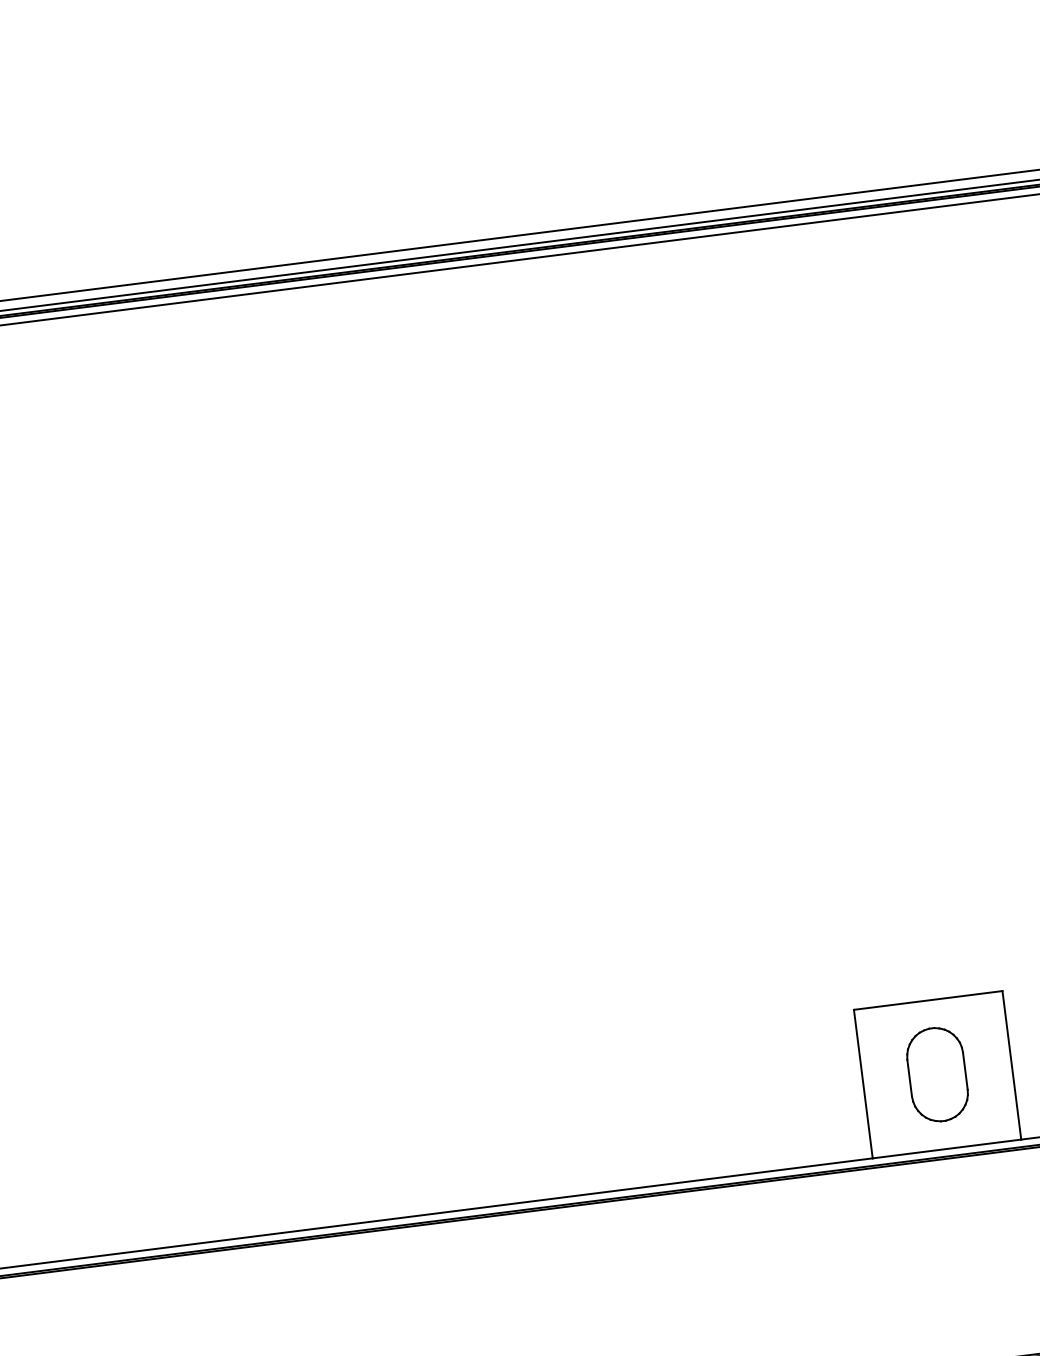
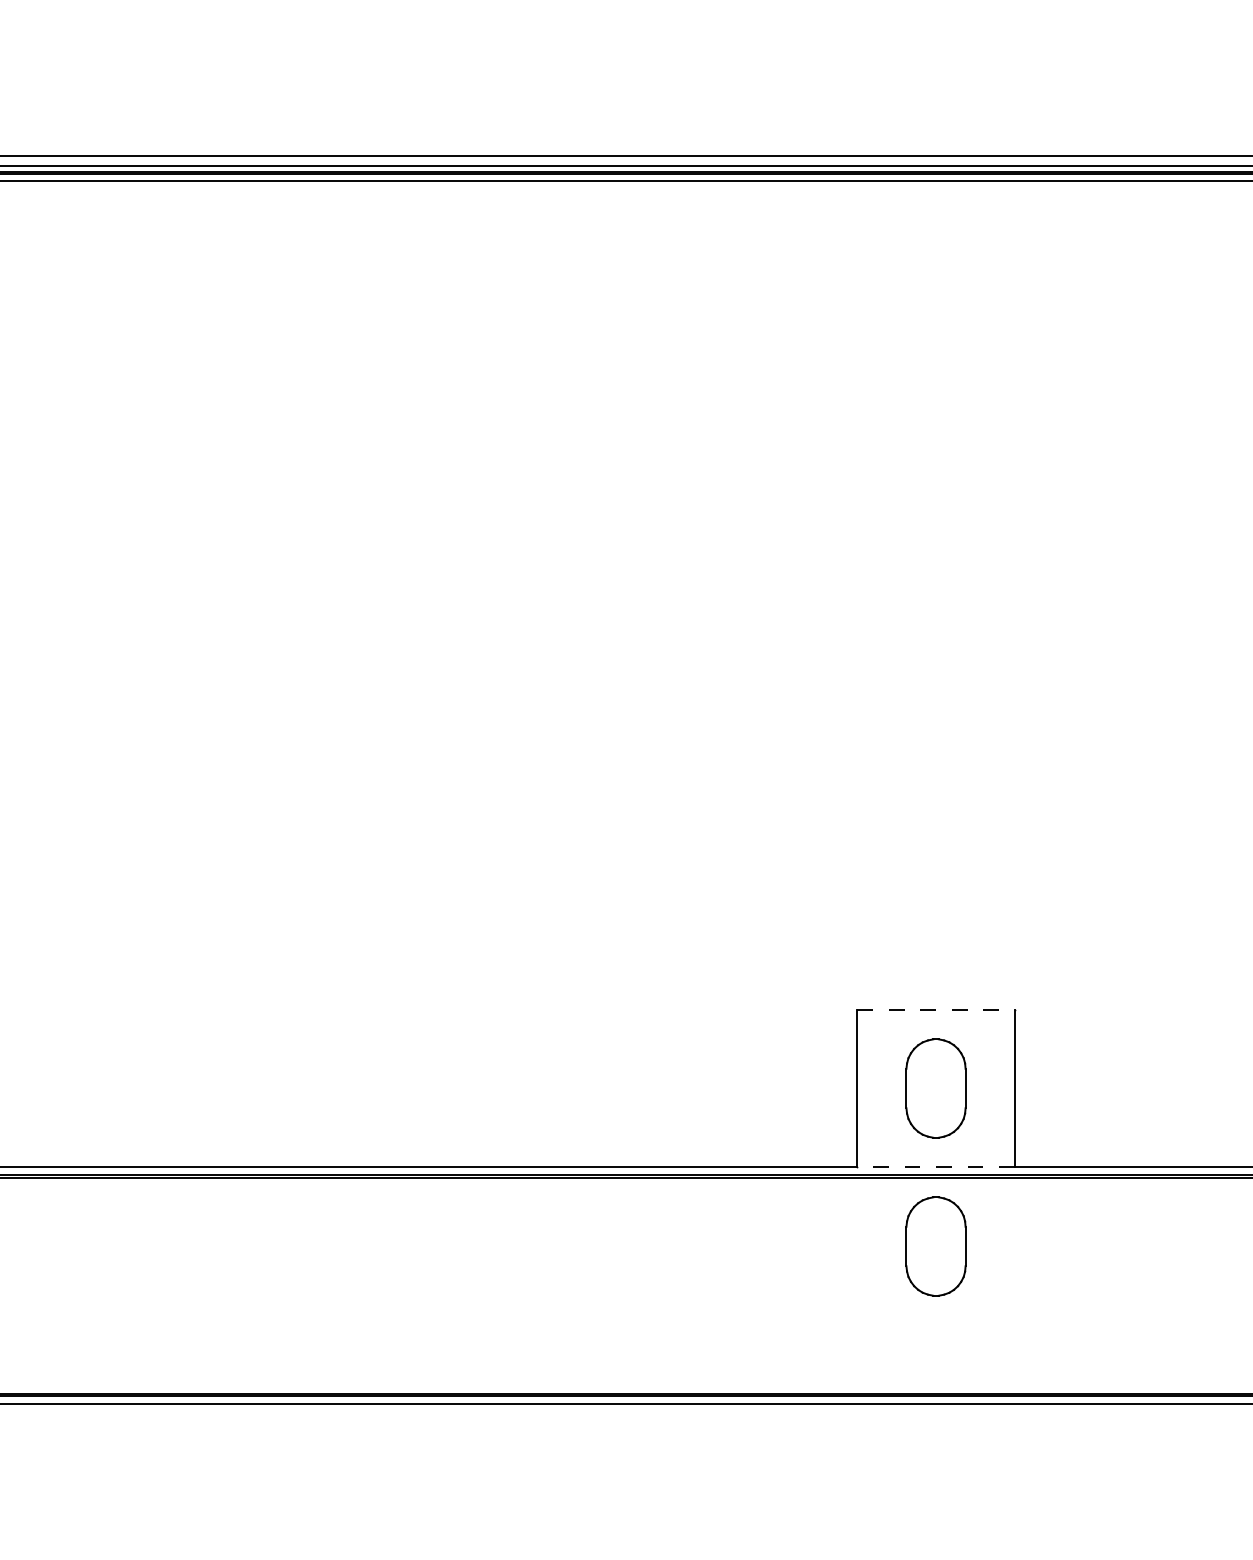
line: (928, 1000) -> (936, 1009), solid -> dashed
line: (947, 1148) -> (936, 1167), solid -> dashed
part: (955, 1223) -> (935, 1246), added

